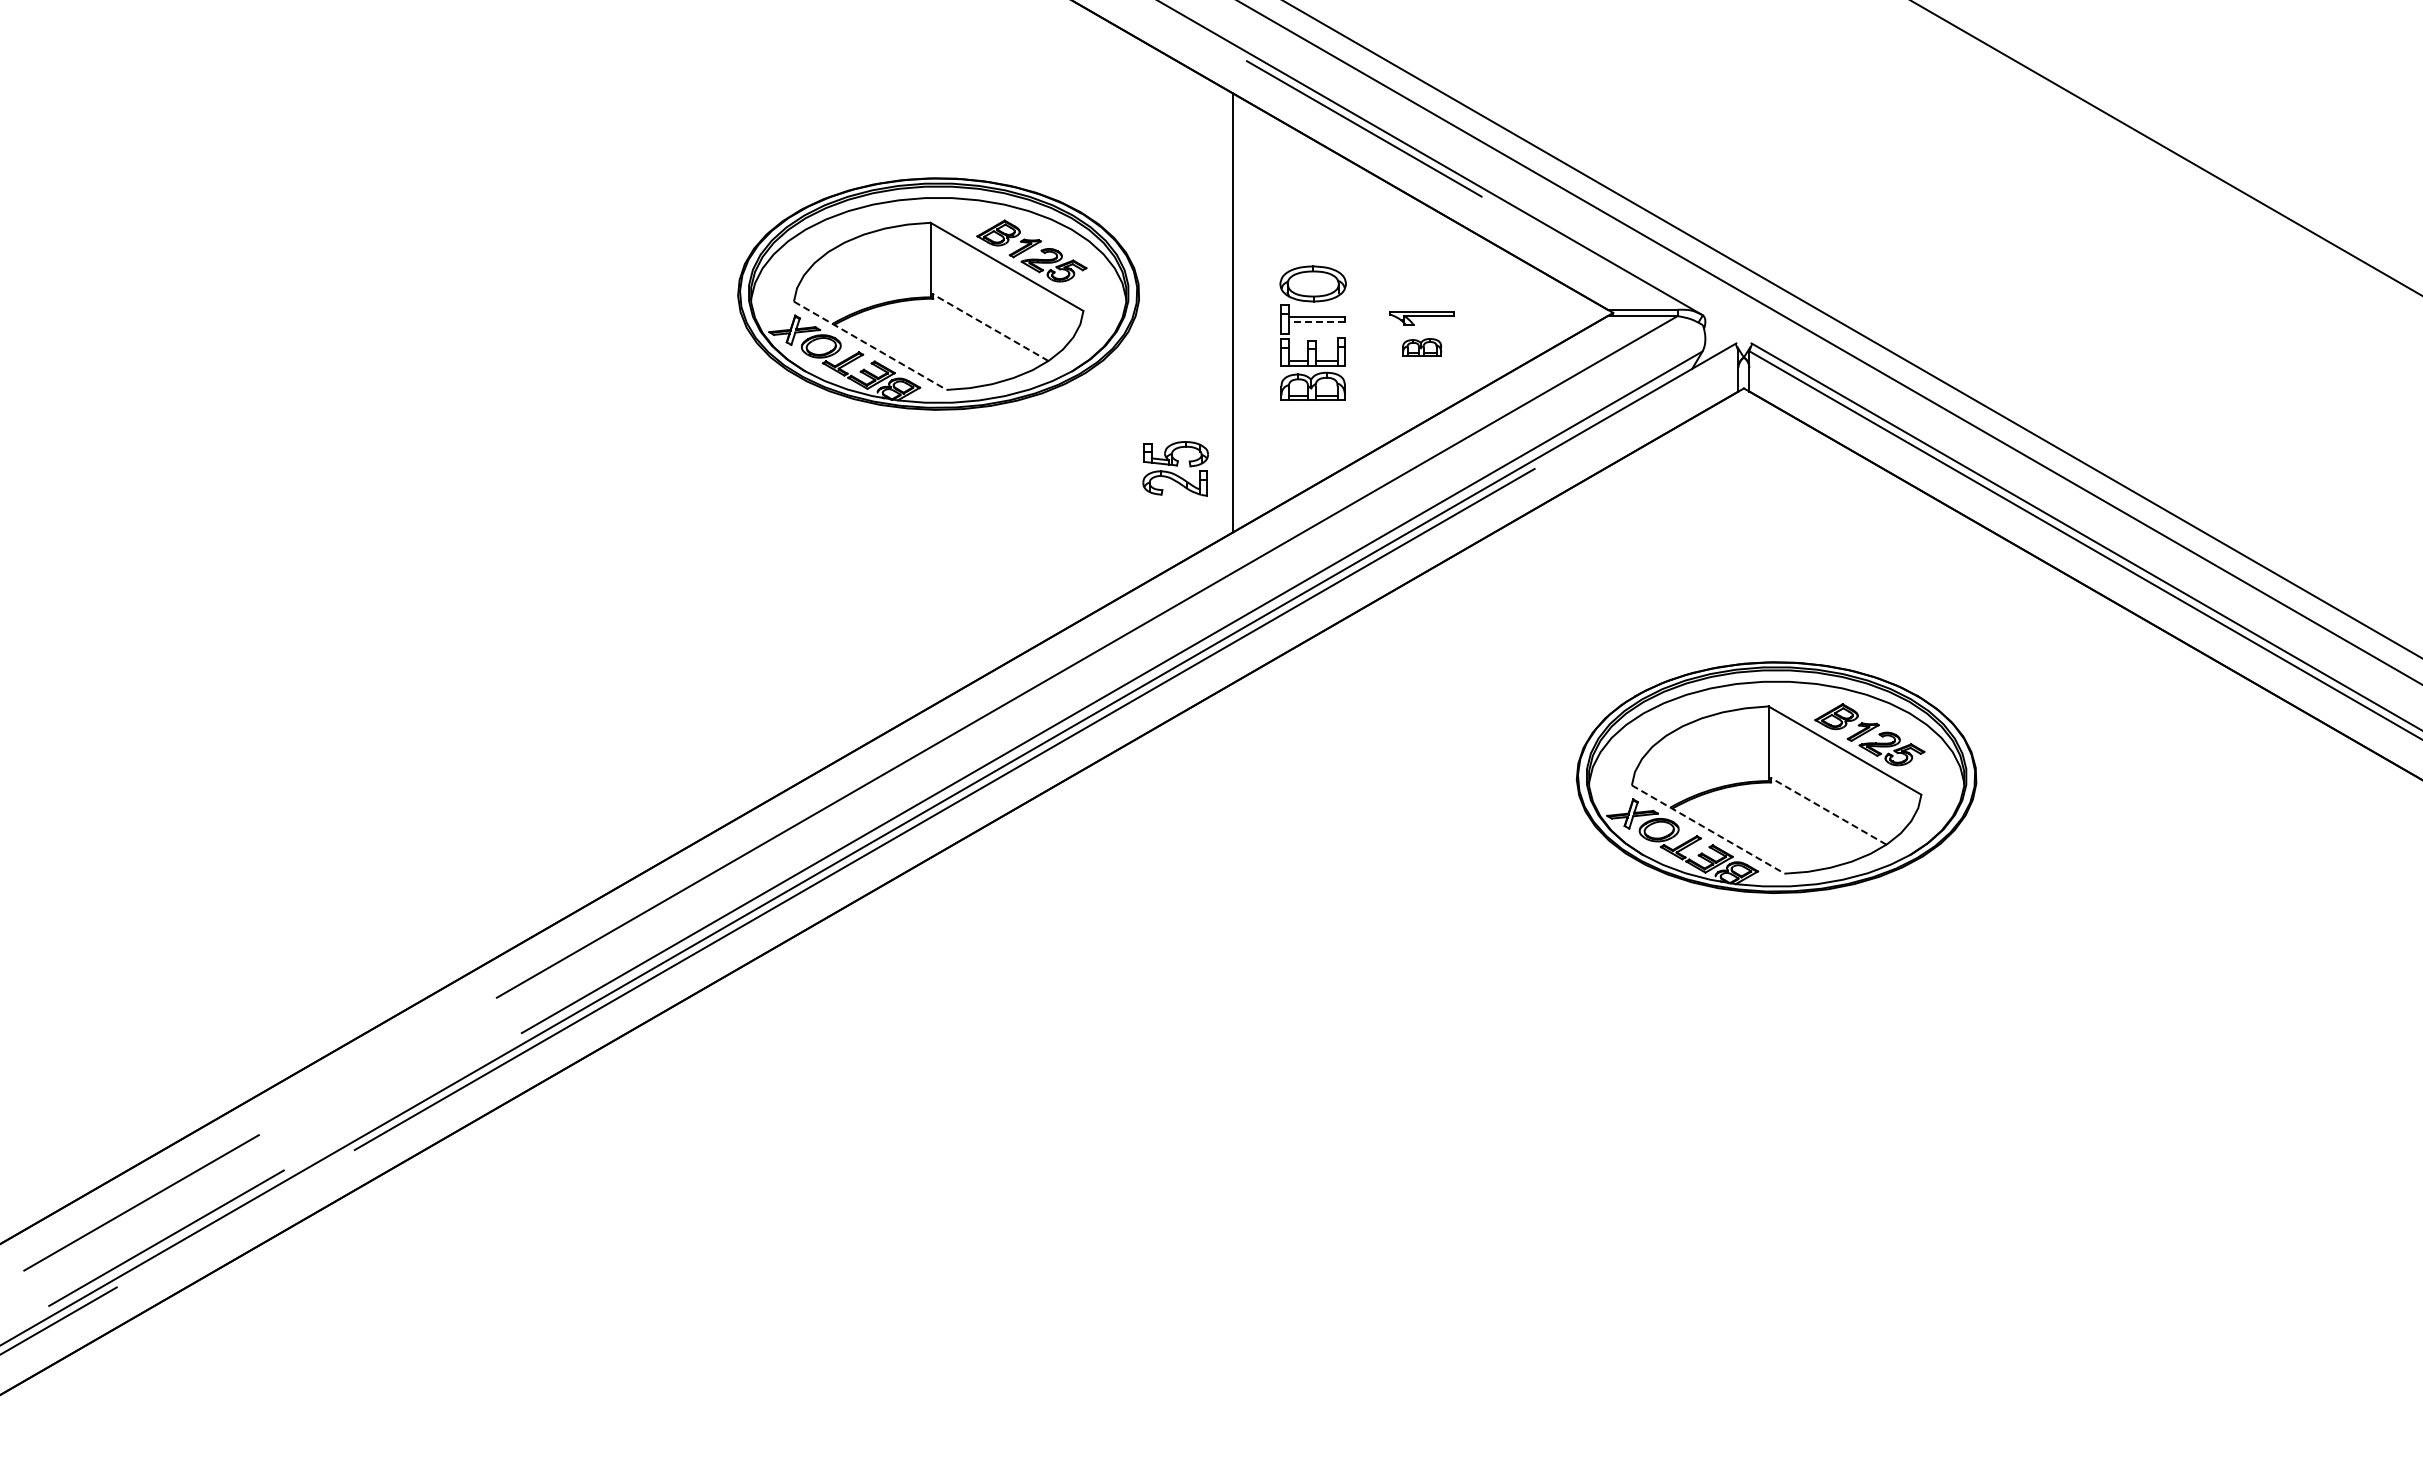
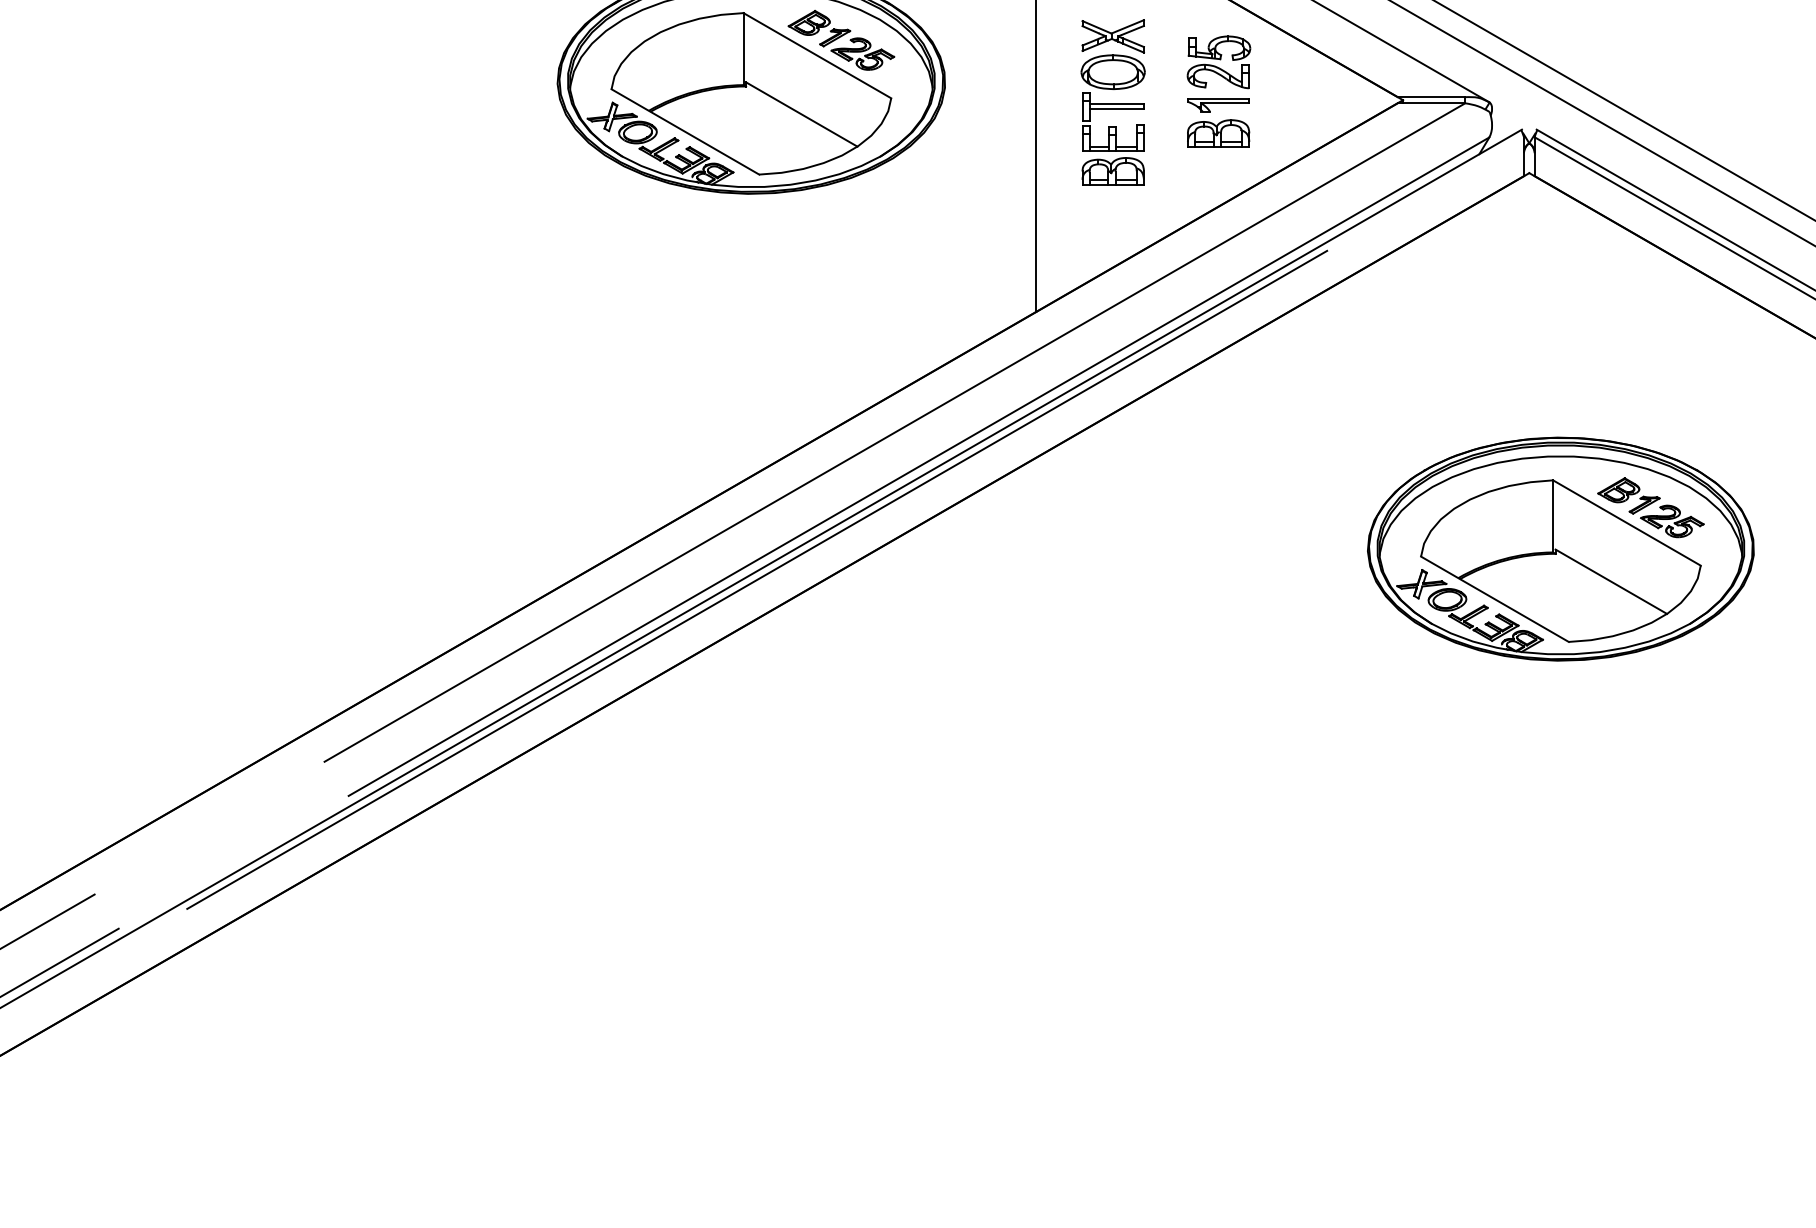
part: (1313, 246) -> (1113, 36), added
line: (1316, 322) -> (1116, 109), dashed -> solid
line: (990, 327) -> (801, 114), dashed -> solid
line: (870, 346) -> (685, 132), dashed -> solid
part: (1421, 346) -> (1217, 132), size x1.67
part: (1175, 468) -> (1218, 62), moved
line: (1828, 811) -> (1611, 581), dashed -> solid
line: (1708, 829) -> (1495, 599), dashed -> solid

